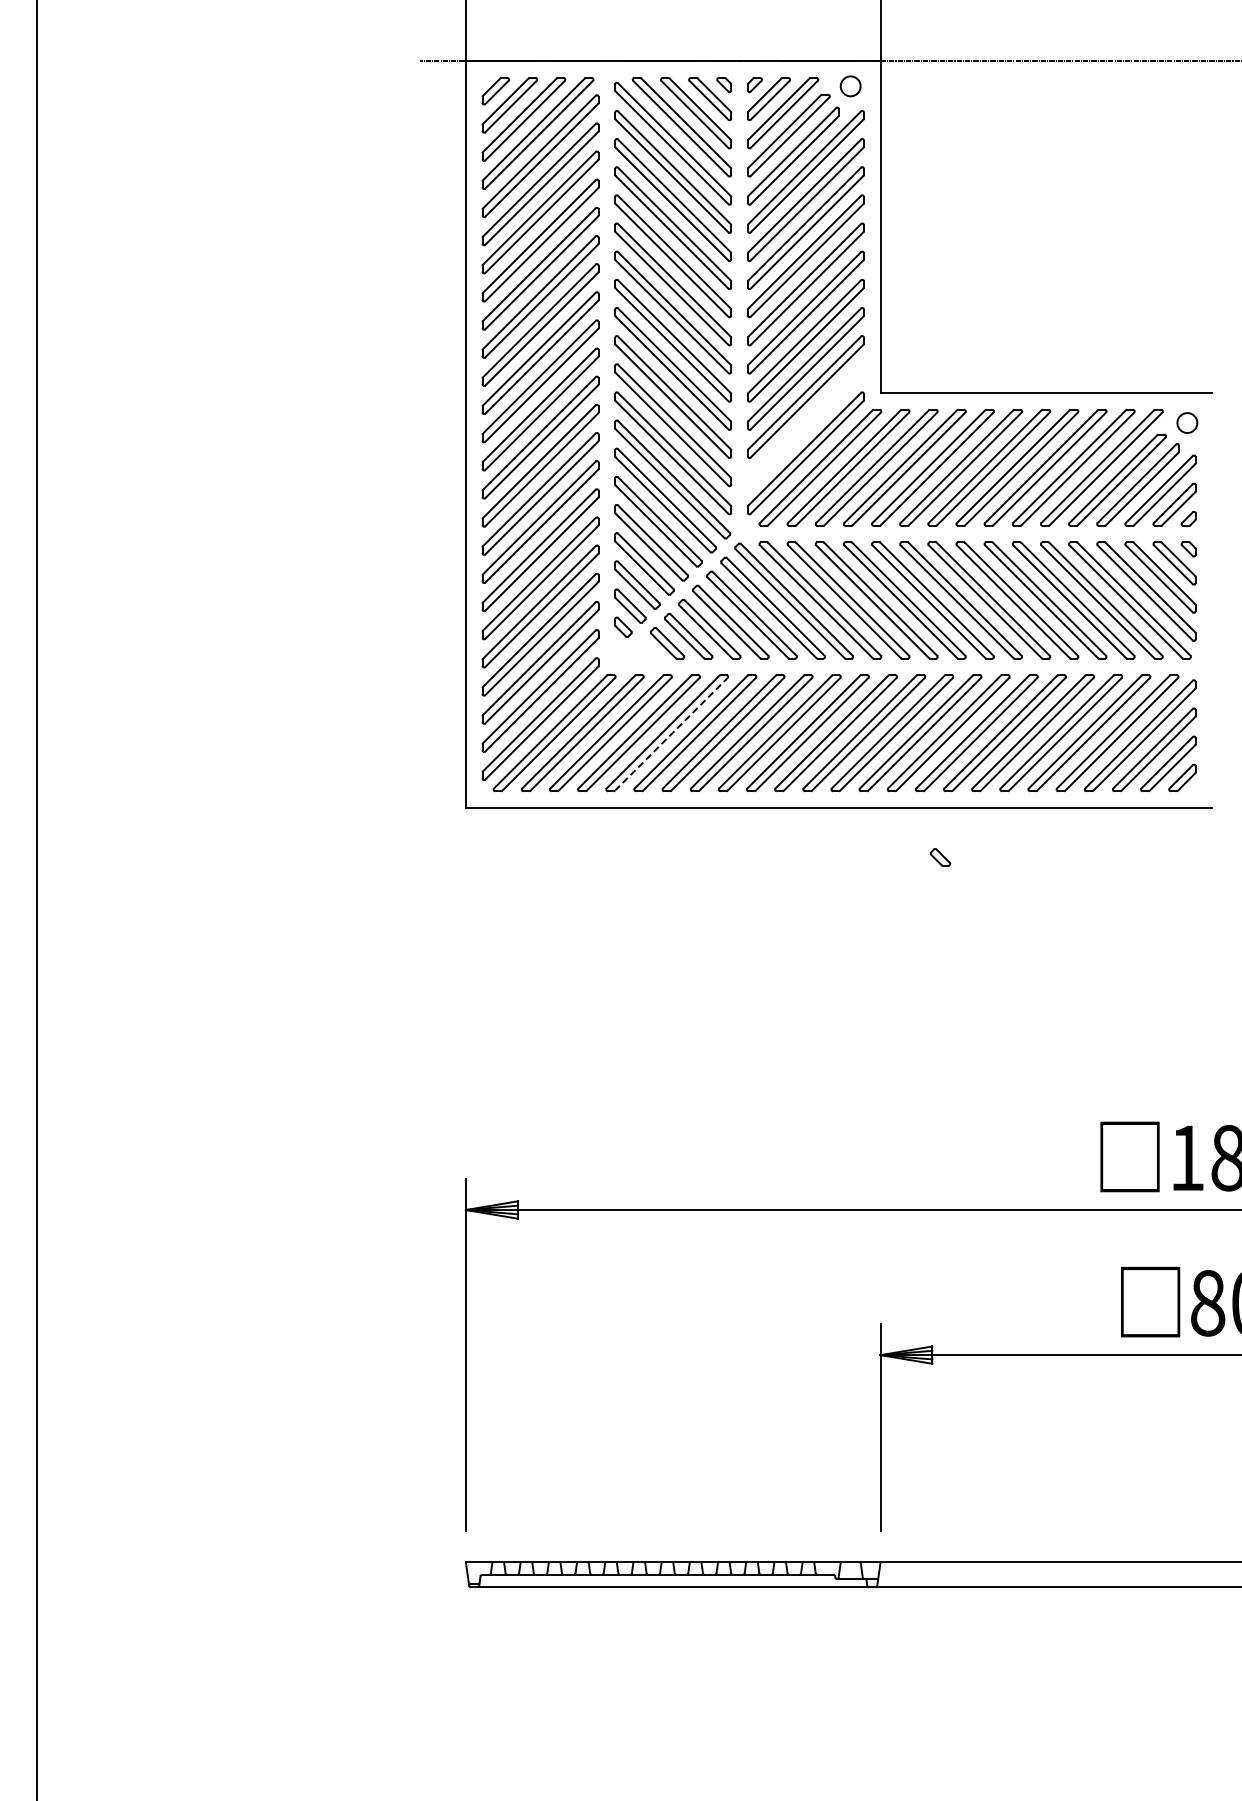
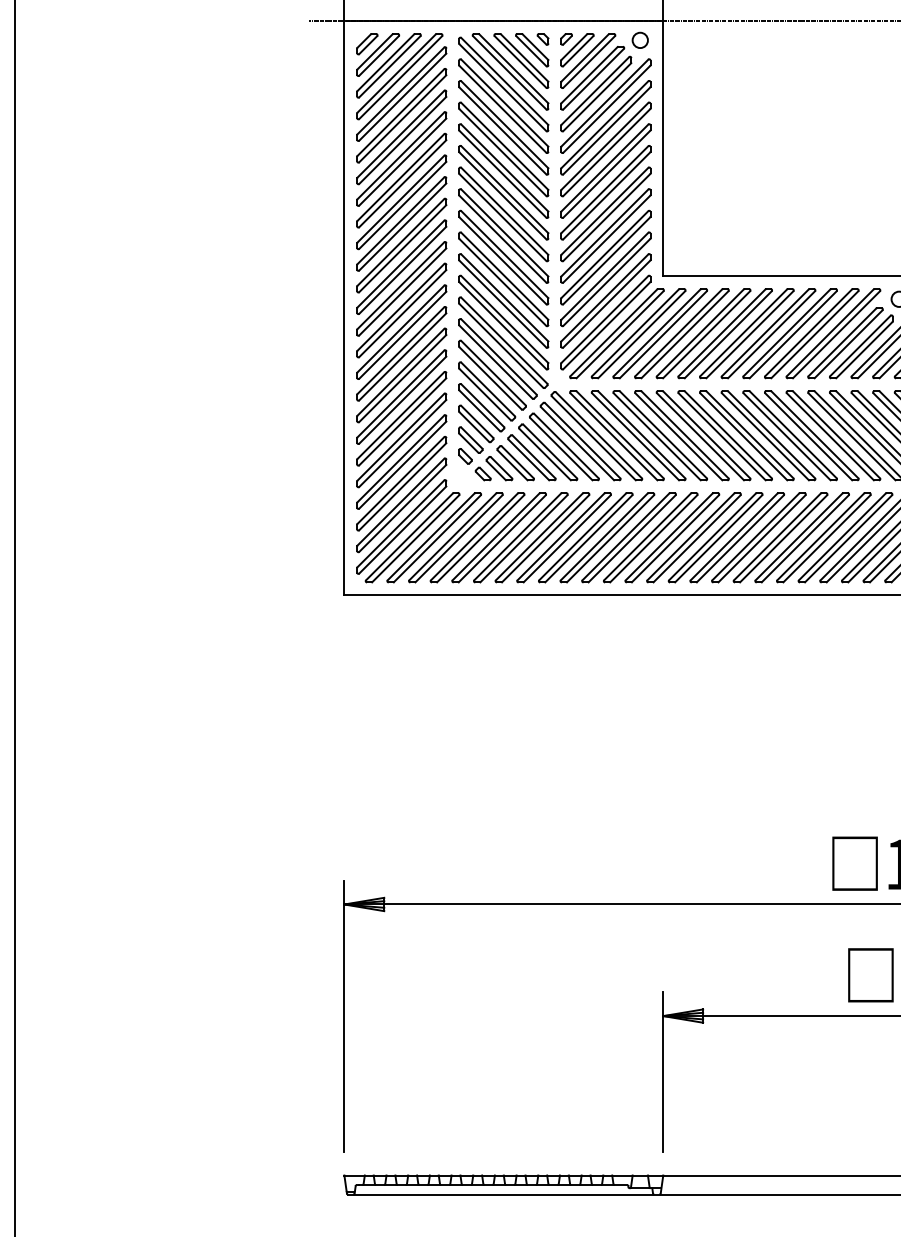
part: (805, 425) -> (605, 301), added
line: (671, 734) -> (502, 538), dashed -> solid
part: (939, 857) -> (482, 474), moved

